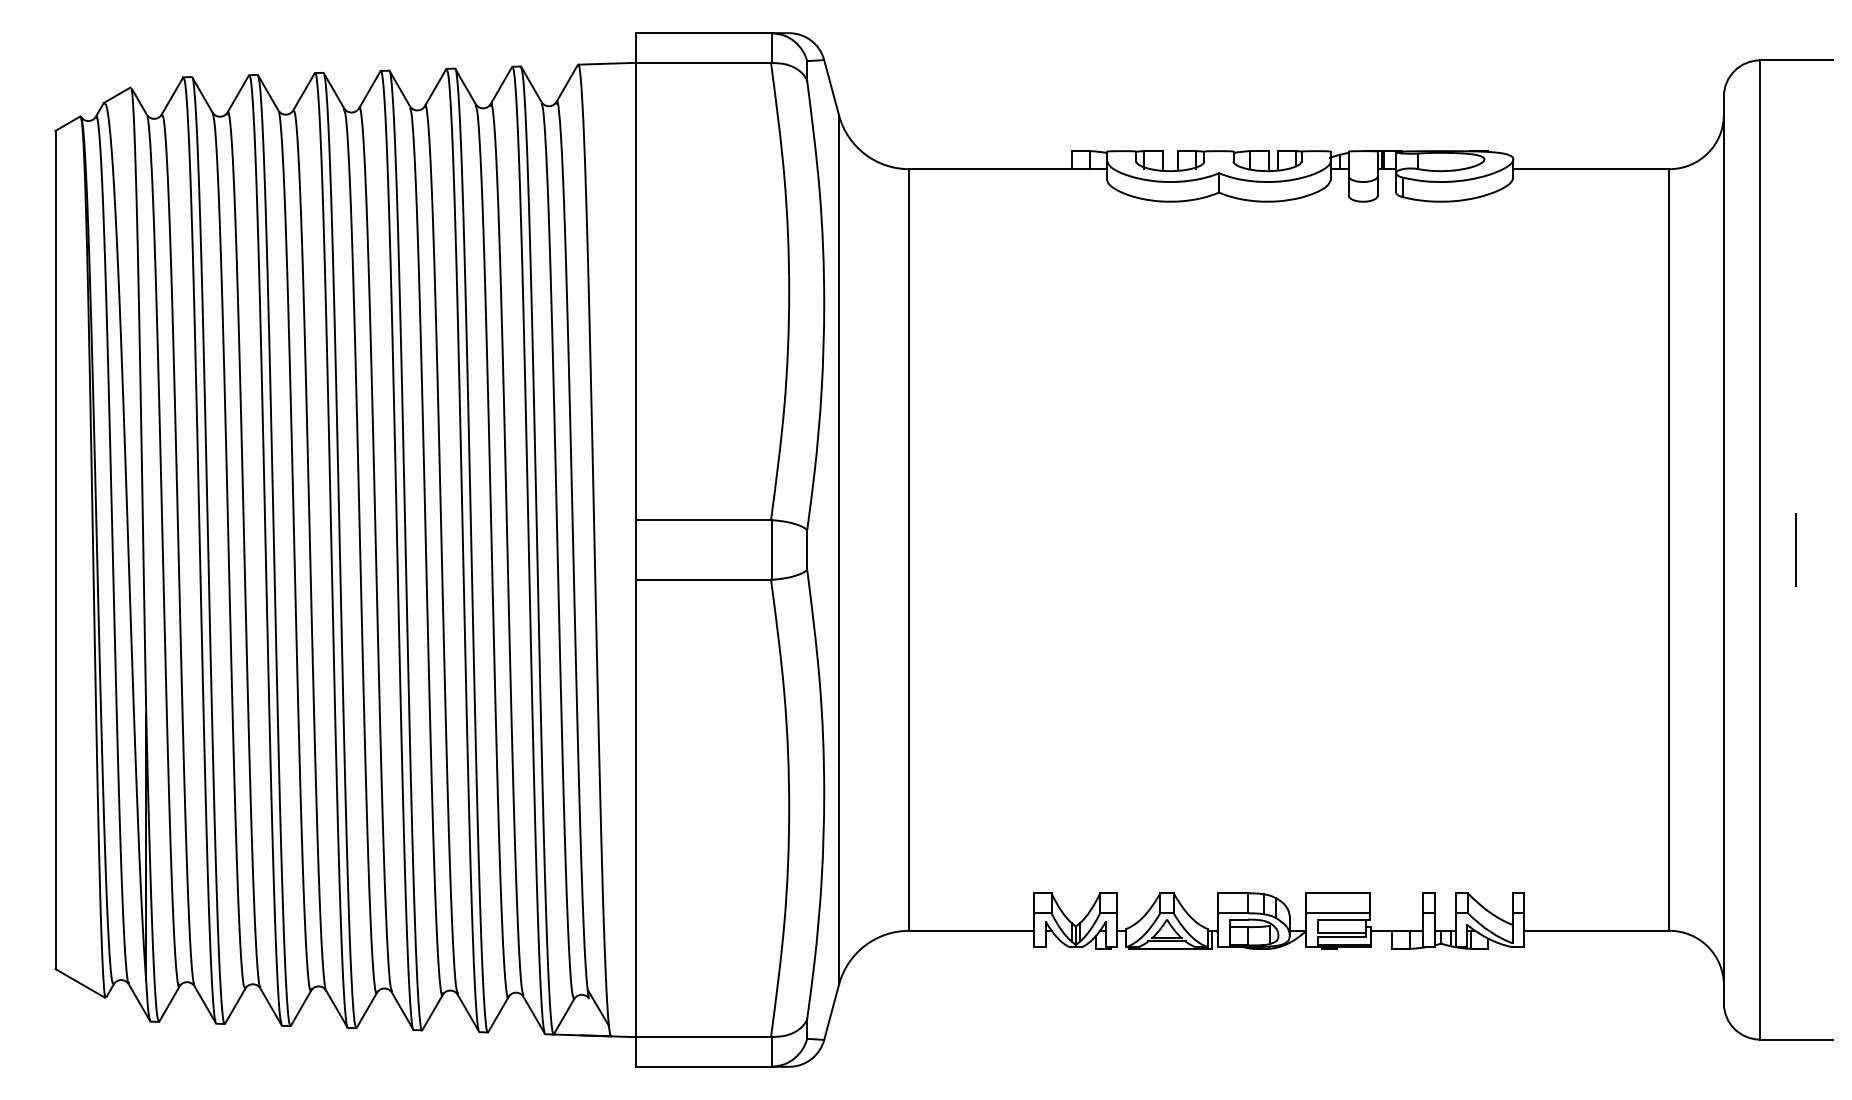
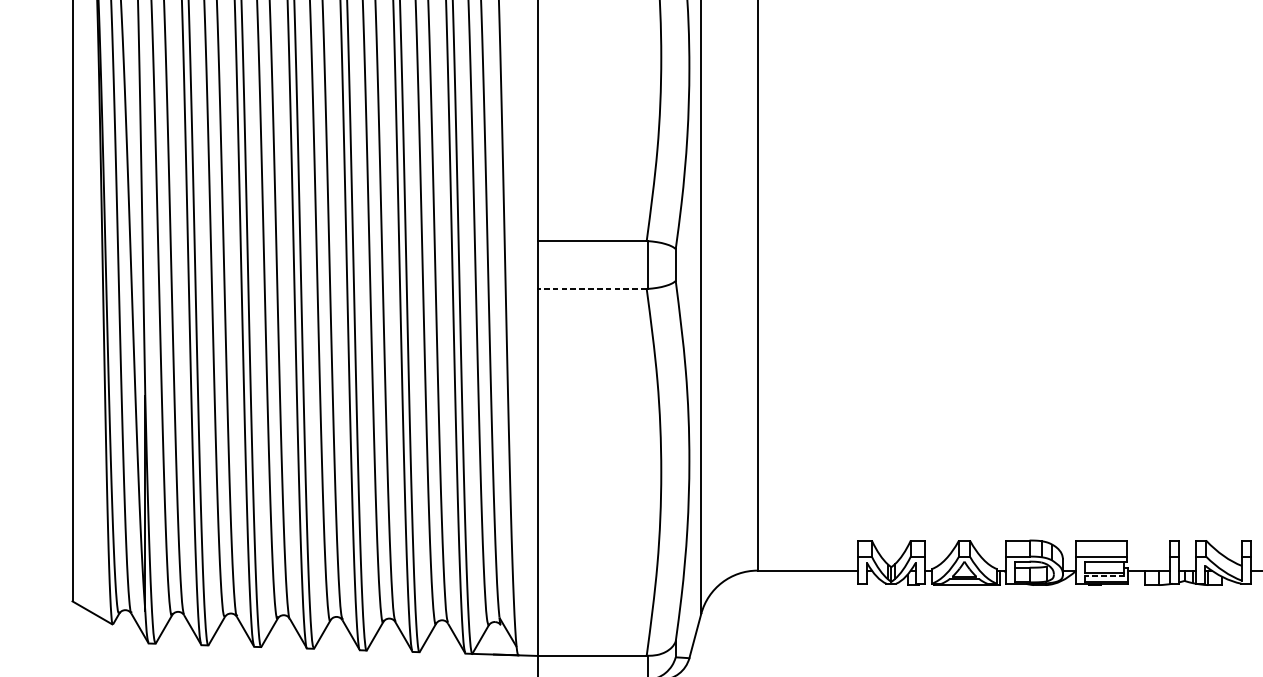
line: (703, 579) -> (592, 288), solid -> dashed
line: (1341, 937) -> (1104, 575), solid -> dashed

